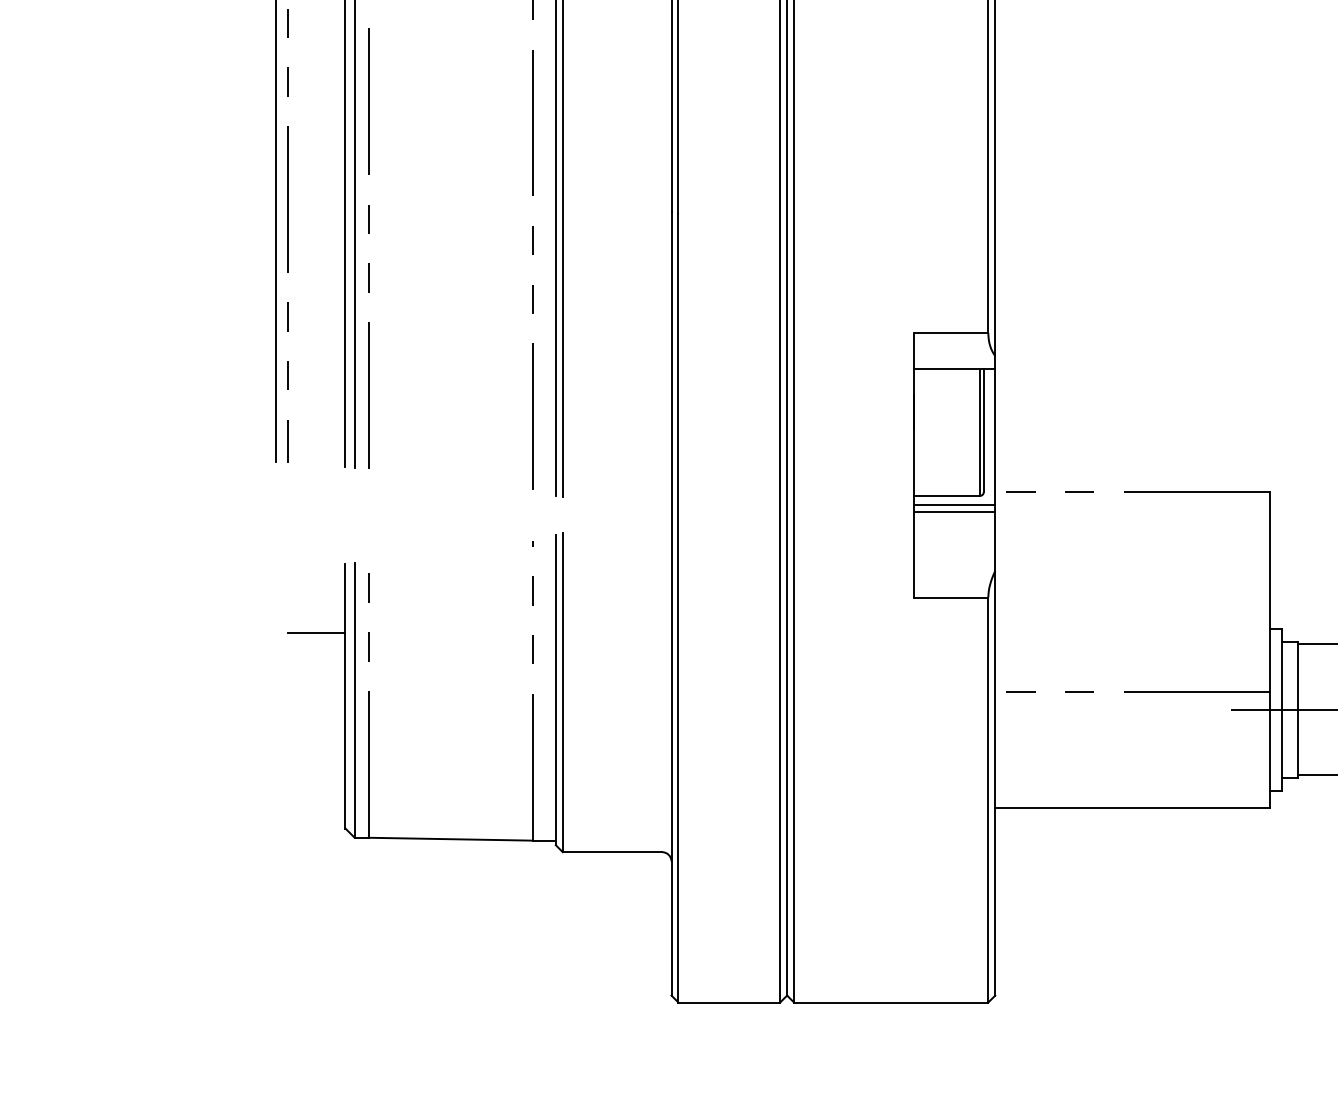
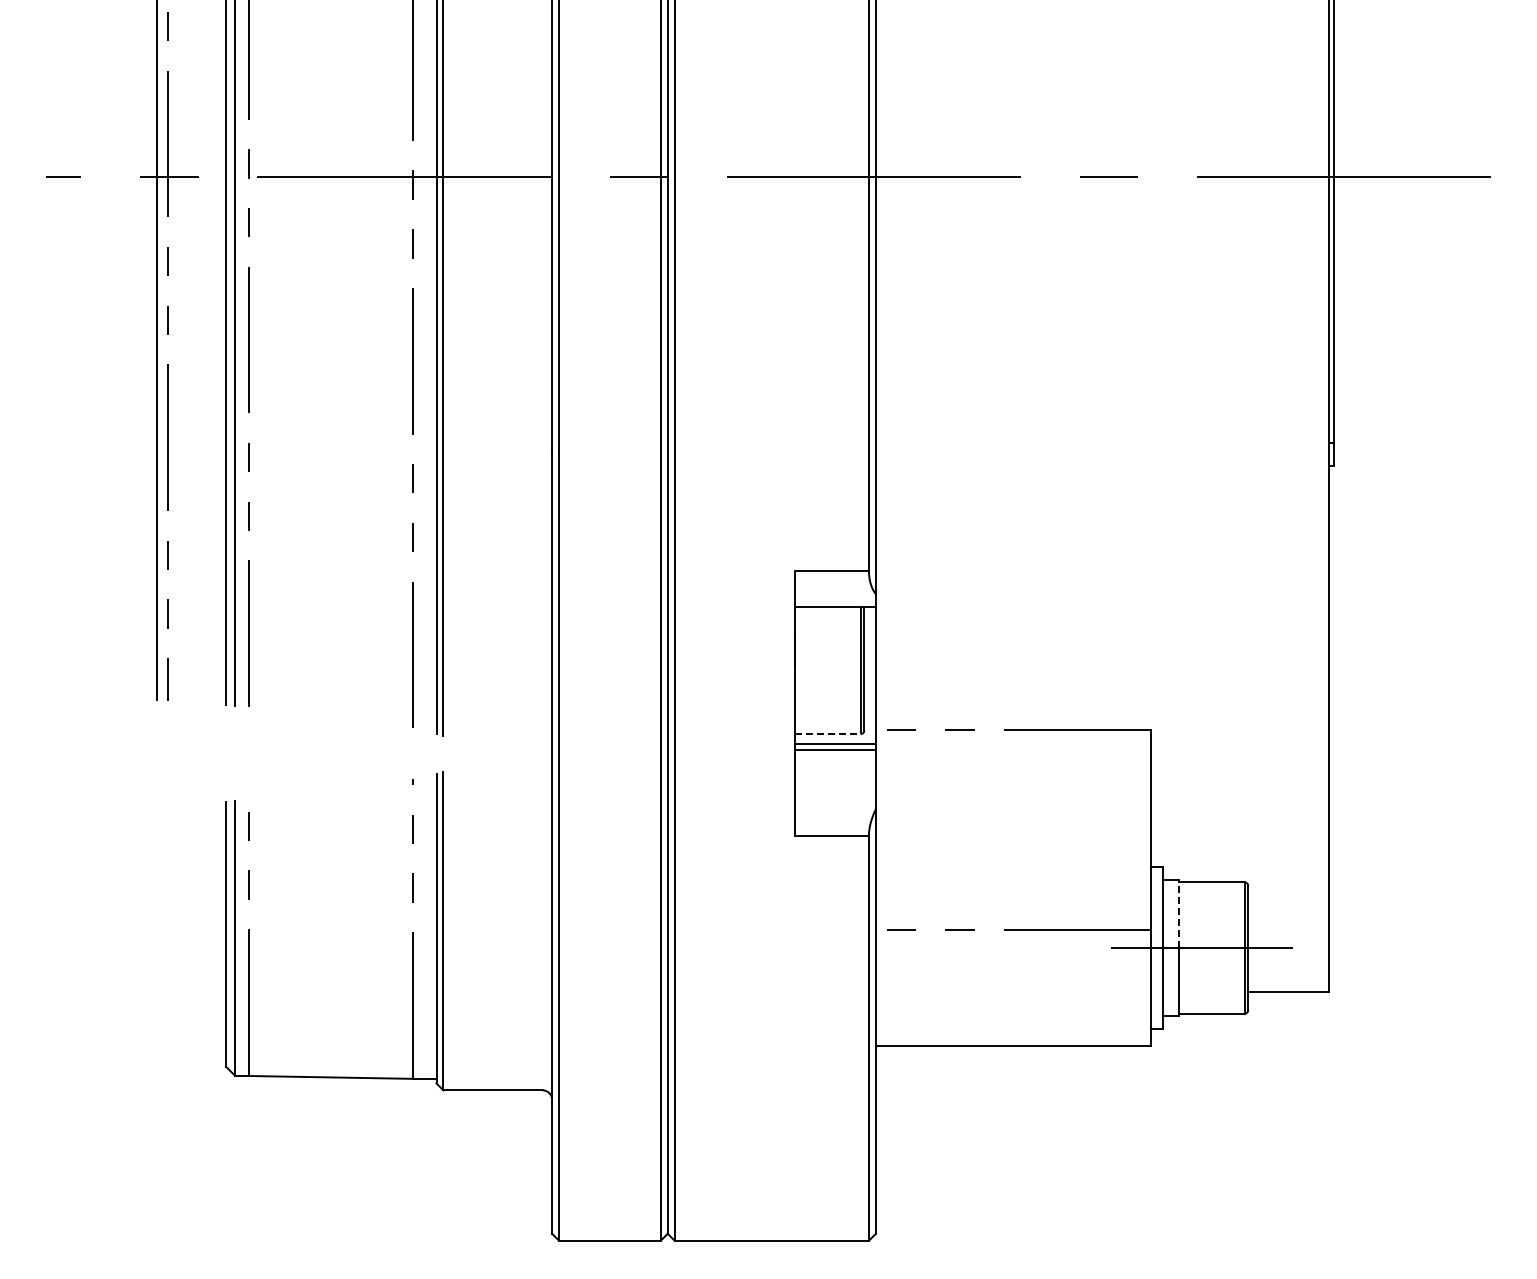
line: (946, 496) -> (827, 734), solid -> dashed
line: (316, 632) -> (197, 870), removed
line: (1297, 675) -> (1178, 913), solid -> dashed

